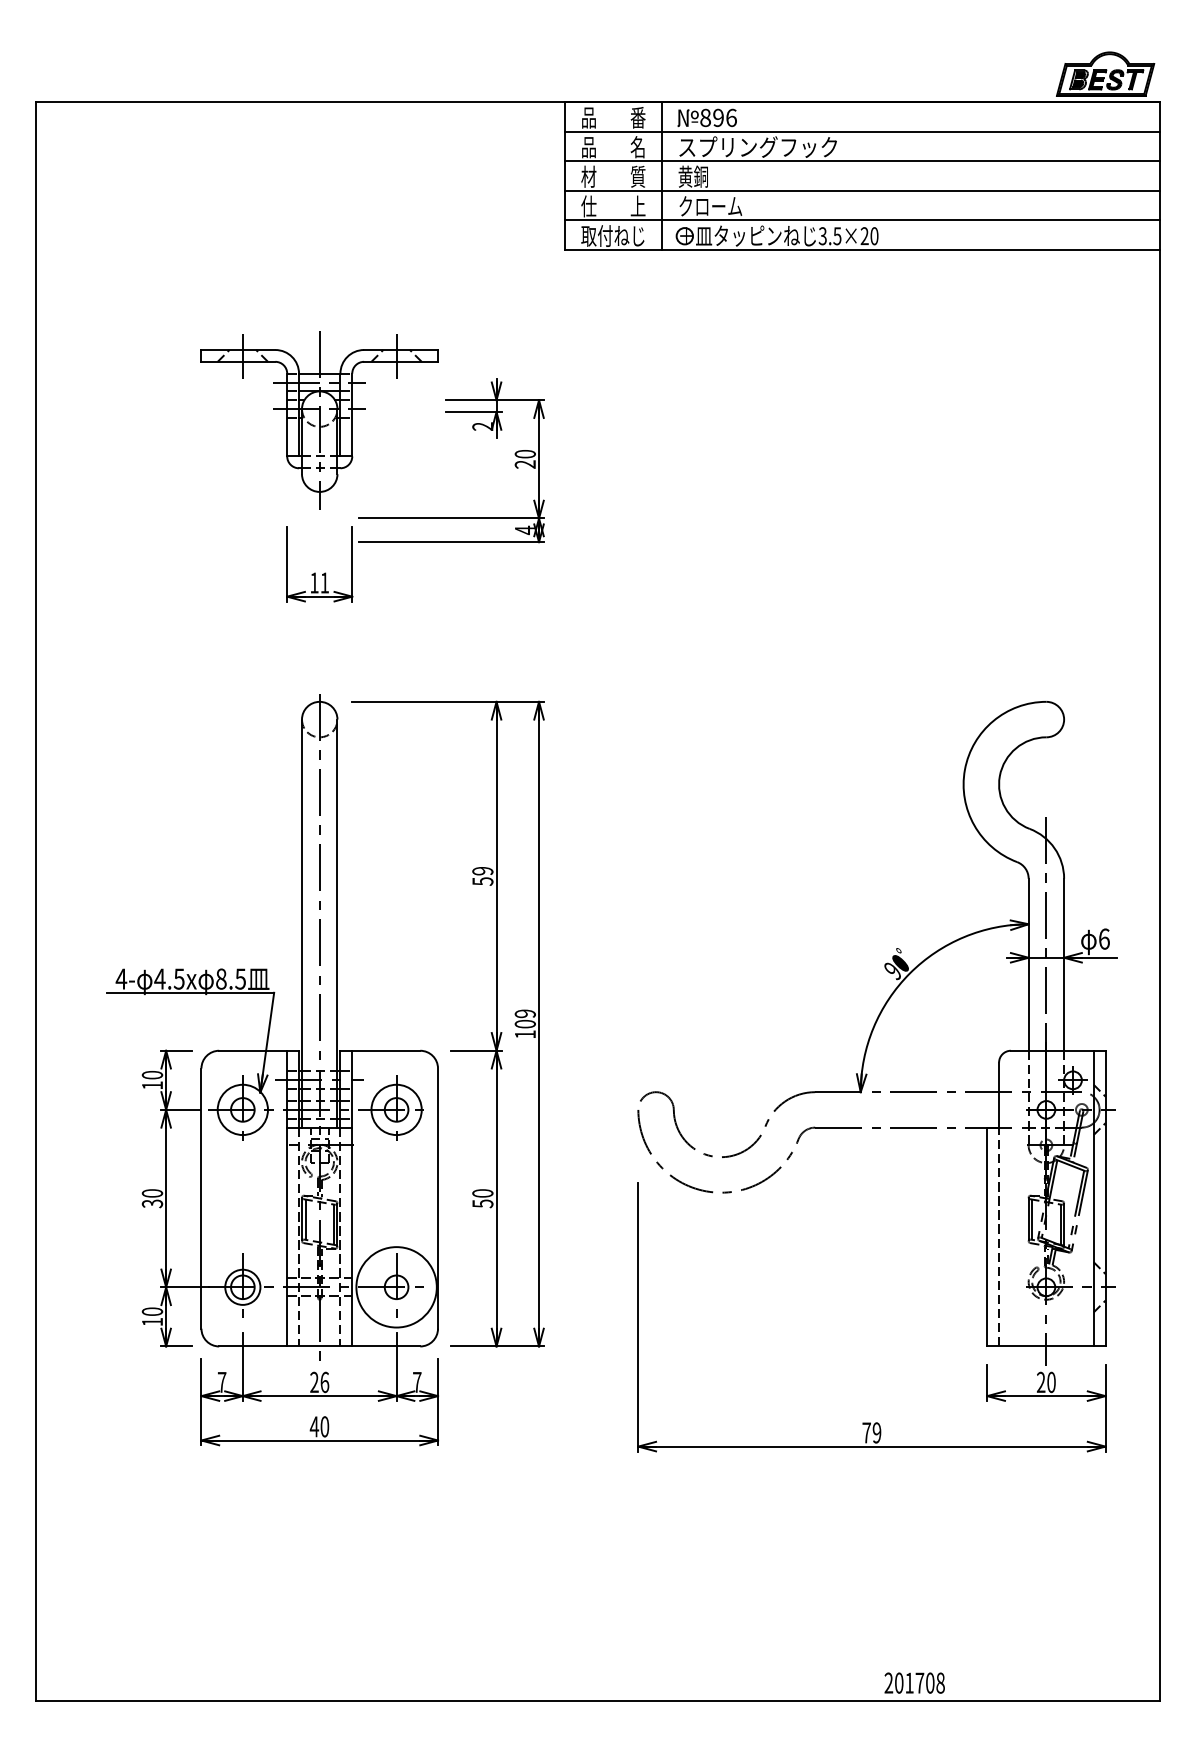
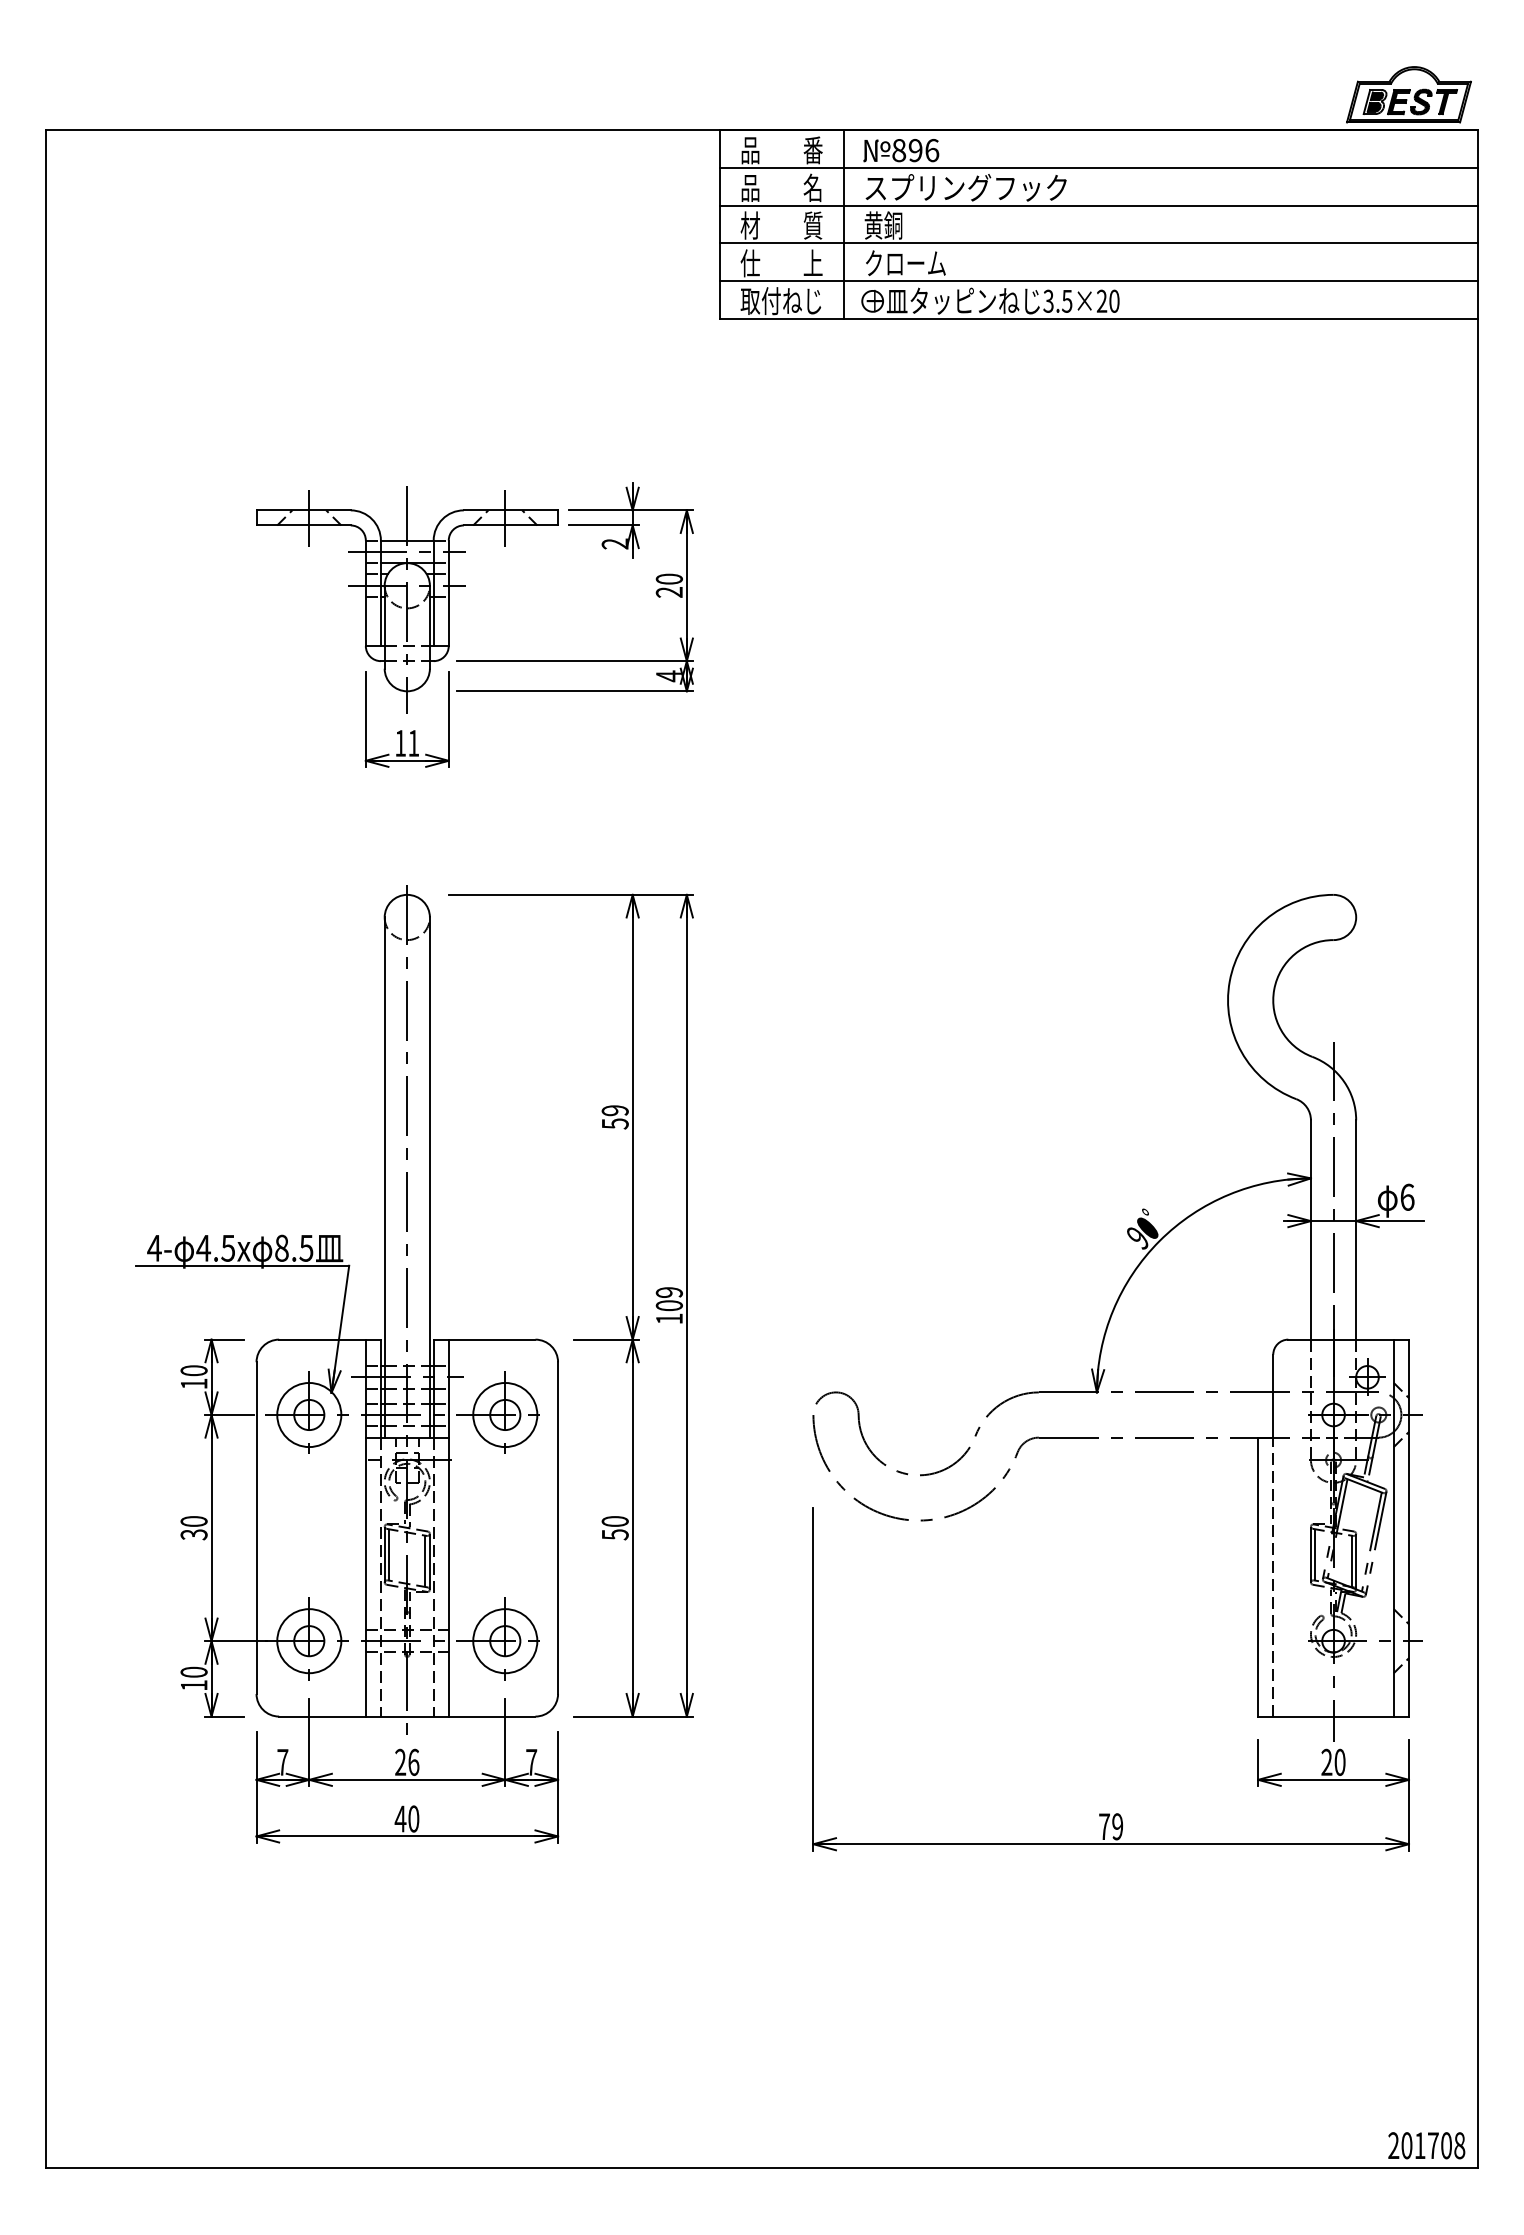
part: (319, 419) -> (407, 599), moved
circle: (243, 1287) -> (309, 1641), size x1.43
circle: (396, 1287) -> (505, 1641), size x0.62
text: (914, 1682) -> (1426, 2145), moved

